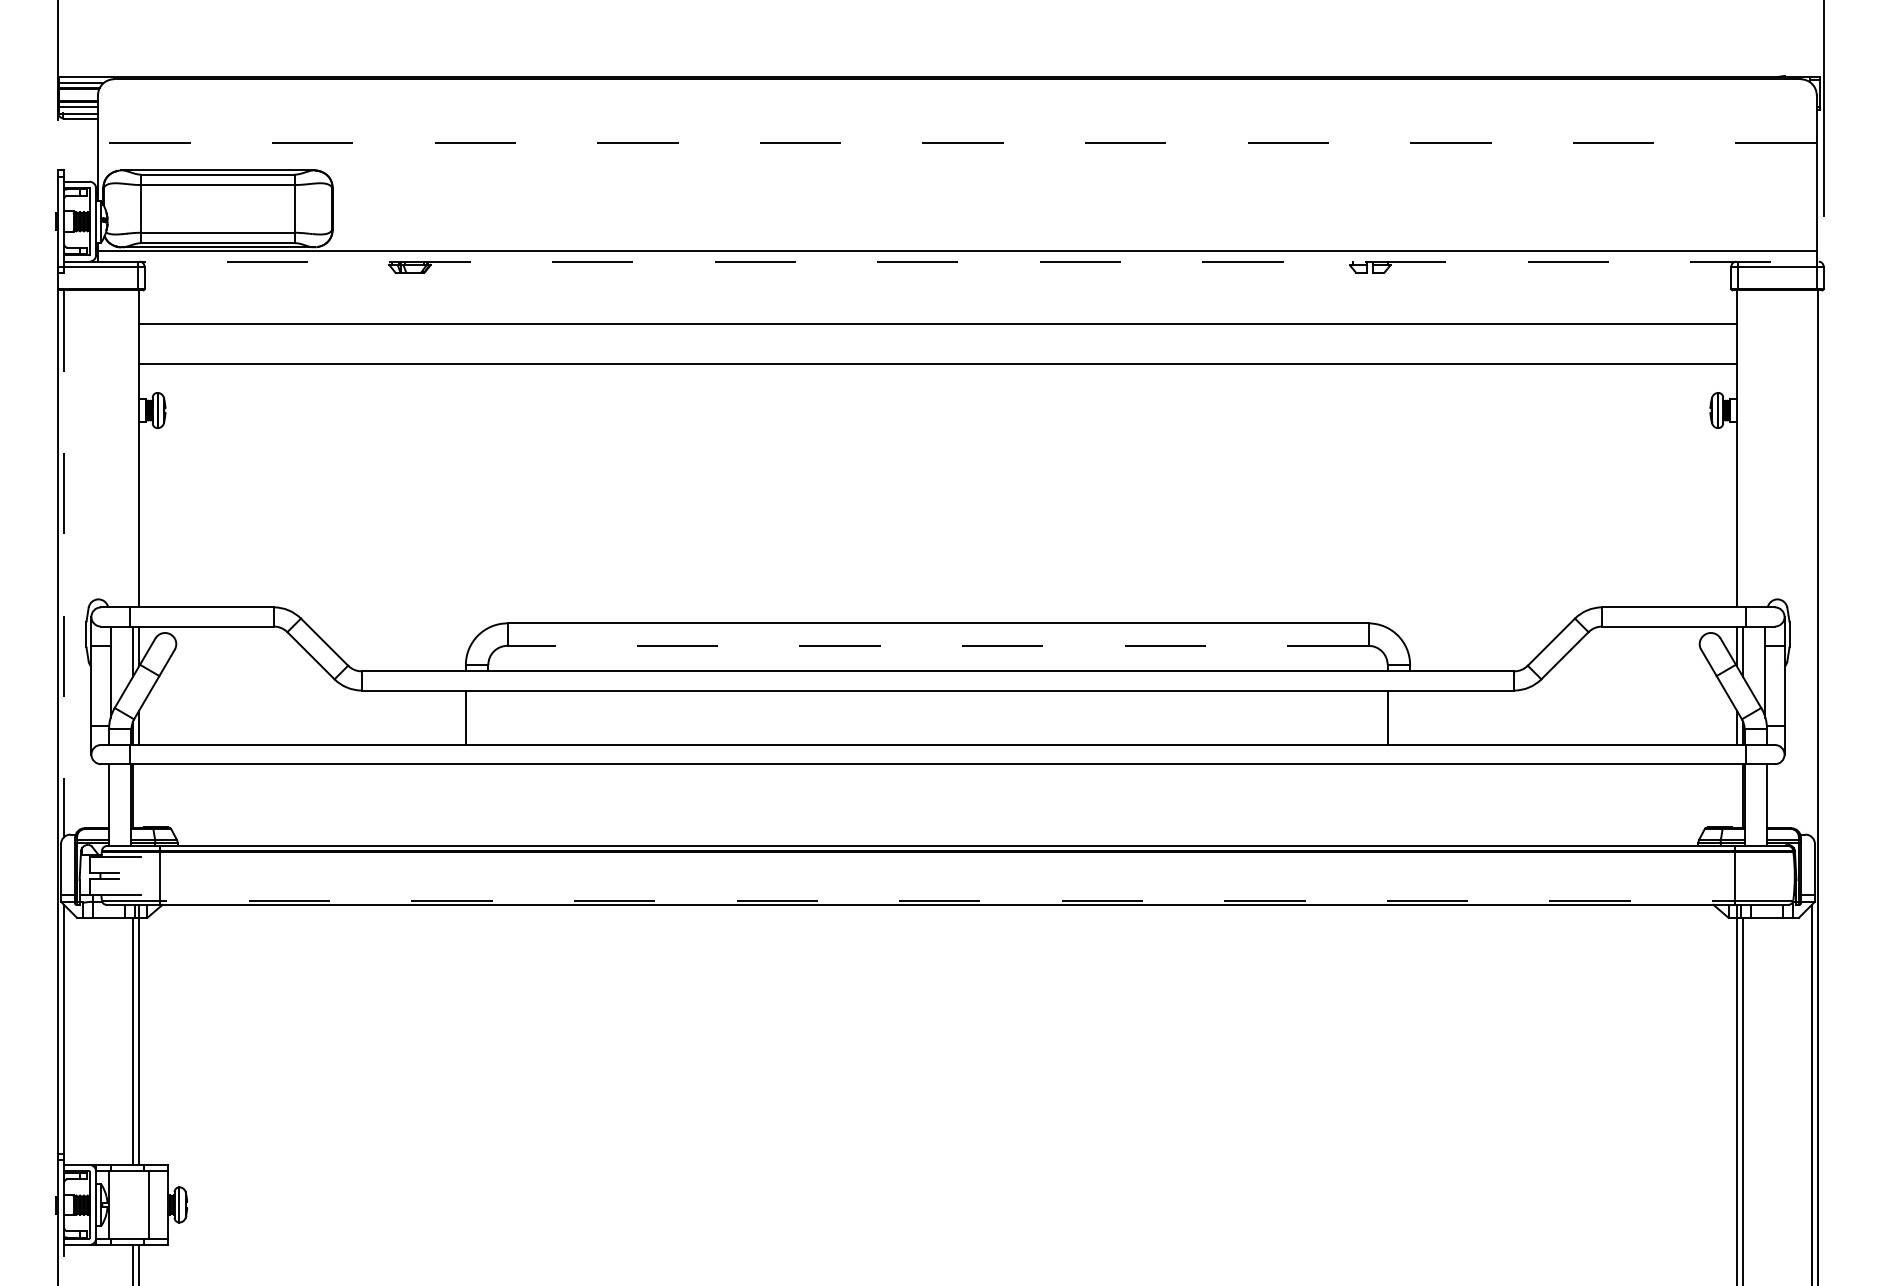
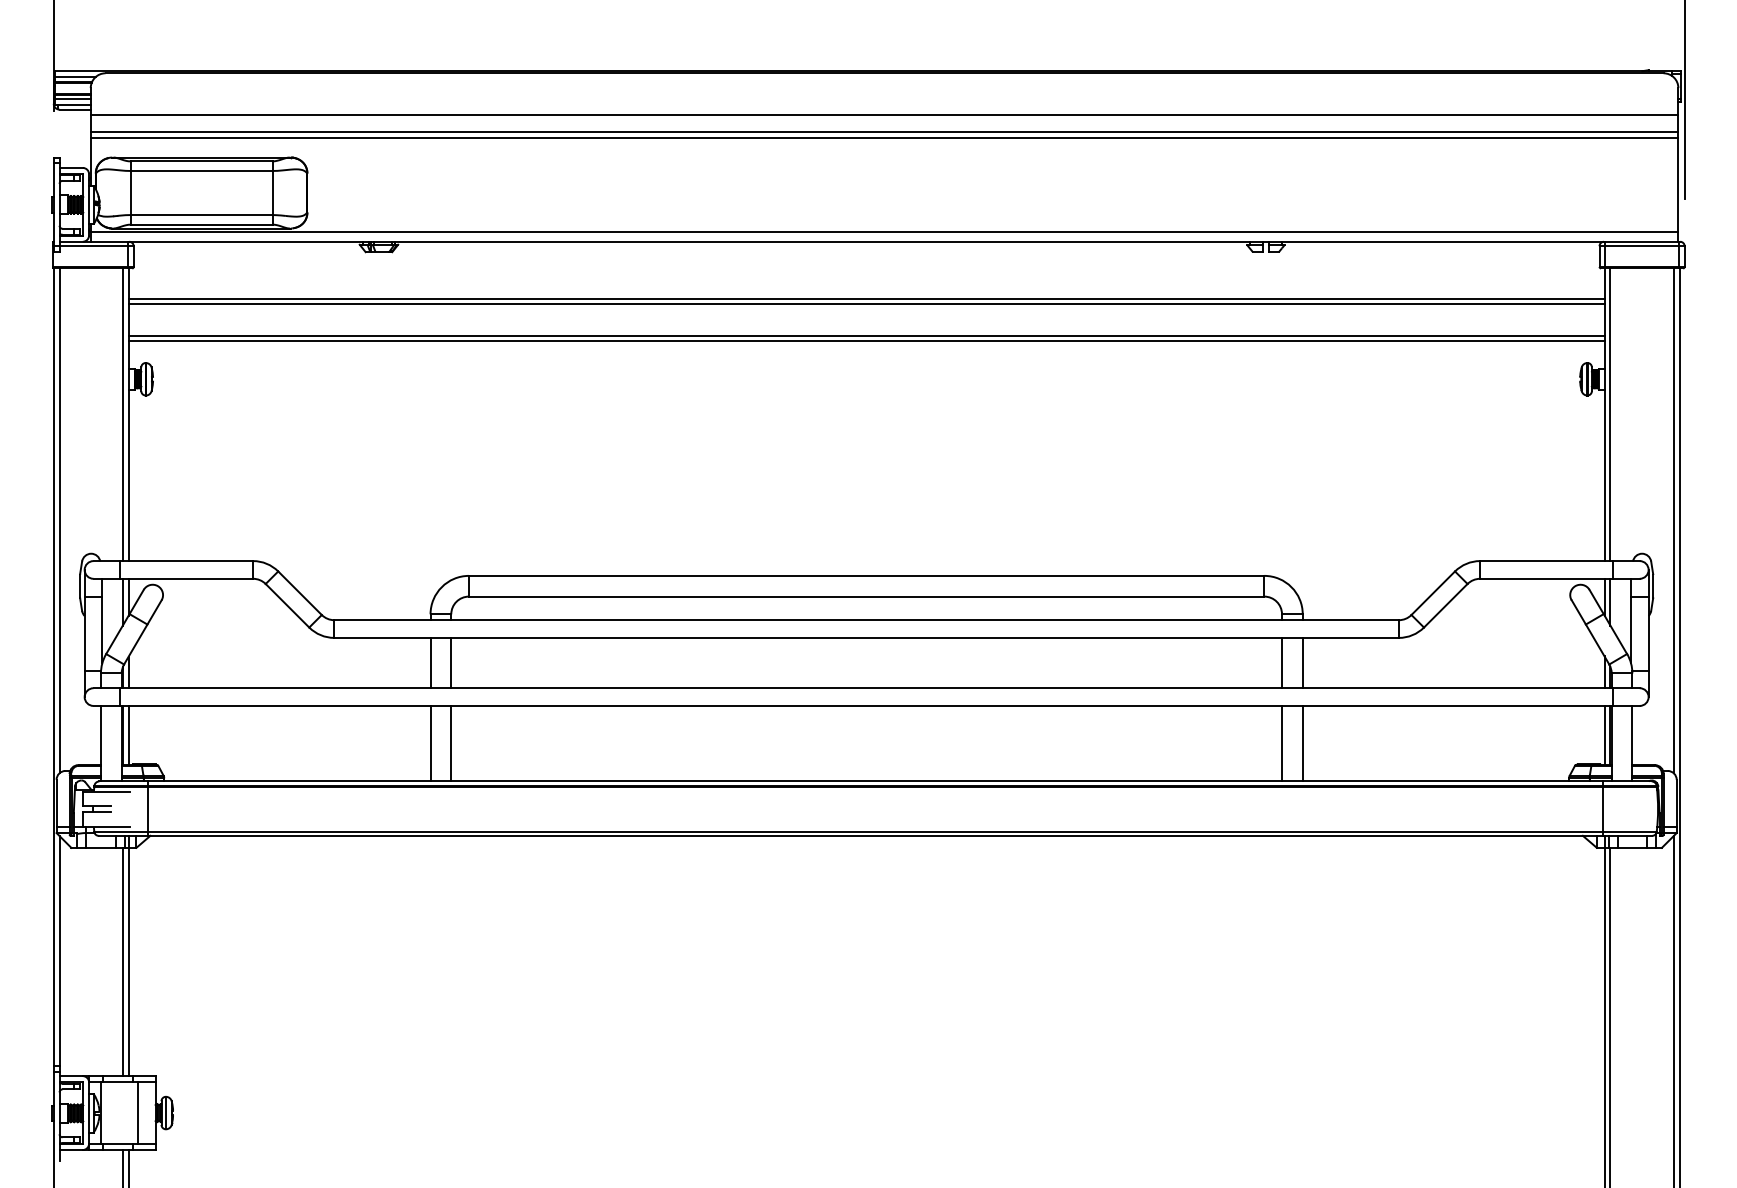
line: (957, 124) -> (884, 115), added
line: (956, 143) -> (883, 132), dashed -> solid
line: (957, 149) -> (884, 138), added
line: (942, 261) -> (870, 241), dashed -> solid
line: (937, 328) -> (866, 303), added
line: (937, 368) -> (866, 340), added
line: (132, 448) -> (122, 414), added
line: (1743, 448) -> (1610, 414), added
line: (1811, 563) -> (1673, 520), added
line: (64, 564) -> (59, 521), dashed -> solid
line: (937, 645) -> (866, 596), dashed -> solid
line: (488, 717) -> (451, 662), added
line: (1410, 717) -> (1303, 662), added
line: (139, 796) -> (129, 735), added
line: (1736, 796) -> (1604, 735), added
line: (465, 804) -> (430, 743), added
line: (488, 804) -> (451, 743), added
line: (1387, 804) -> (1281, 743), added
line: (1410, 804) -> (1303, 743), added
line: (947, 900) -> (875, 831), dashed -> solid

